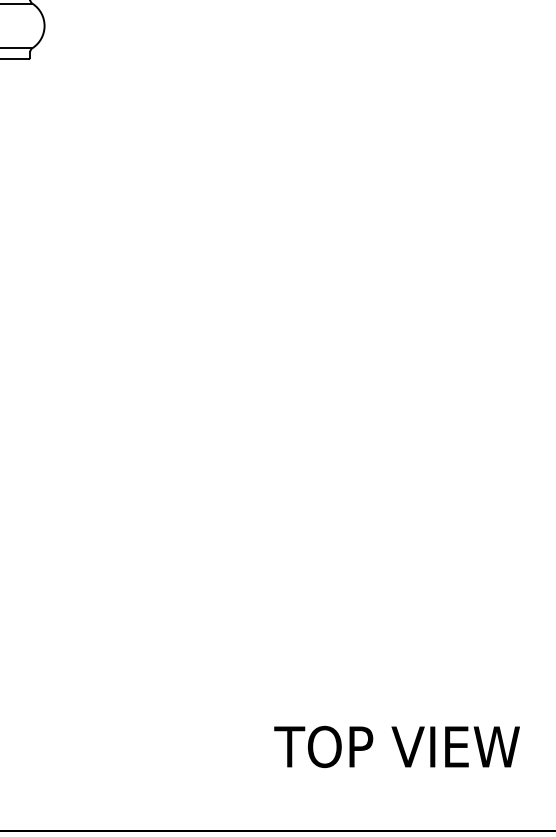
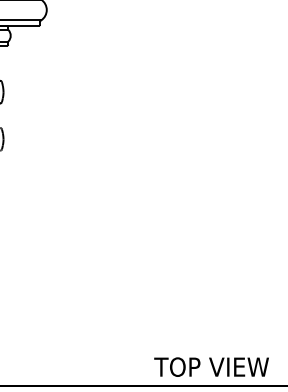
text: (396, 745) -> (211, 366), moved

